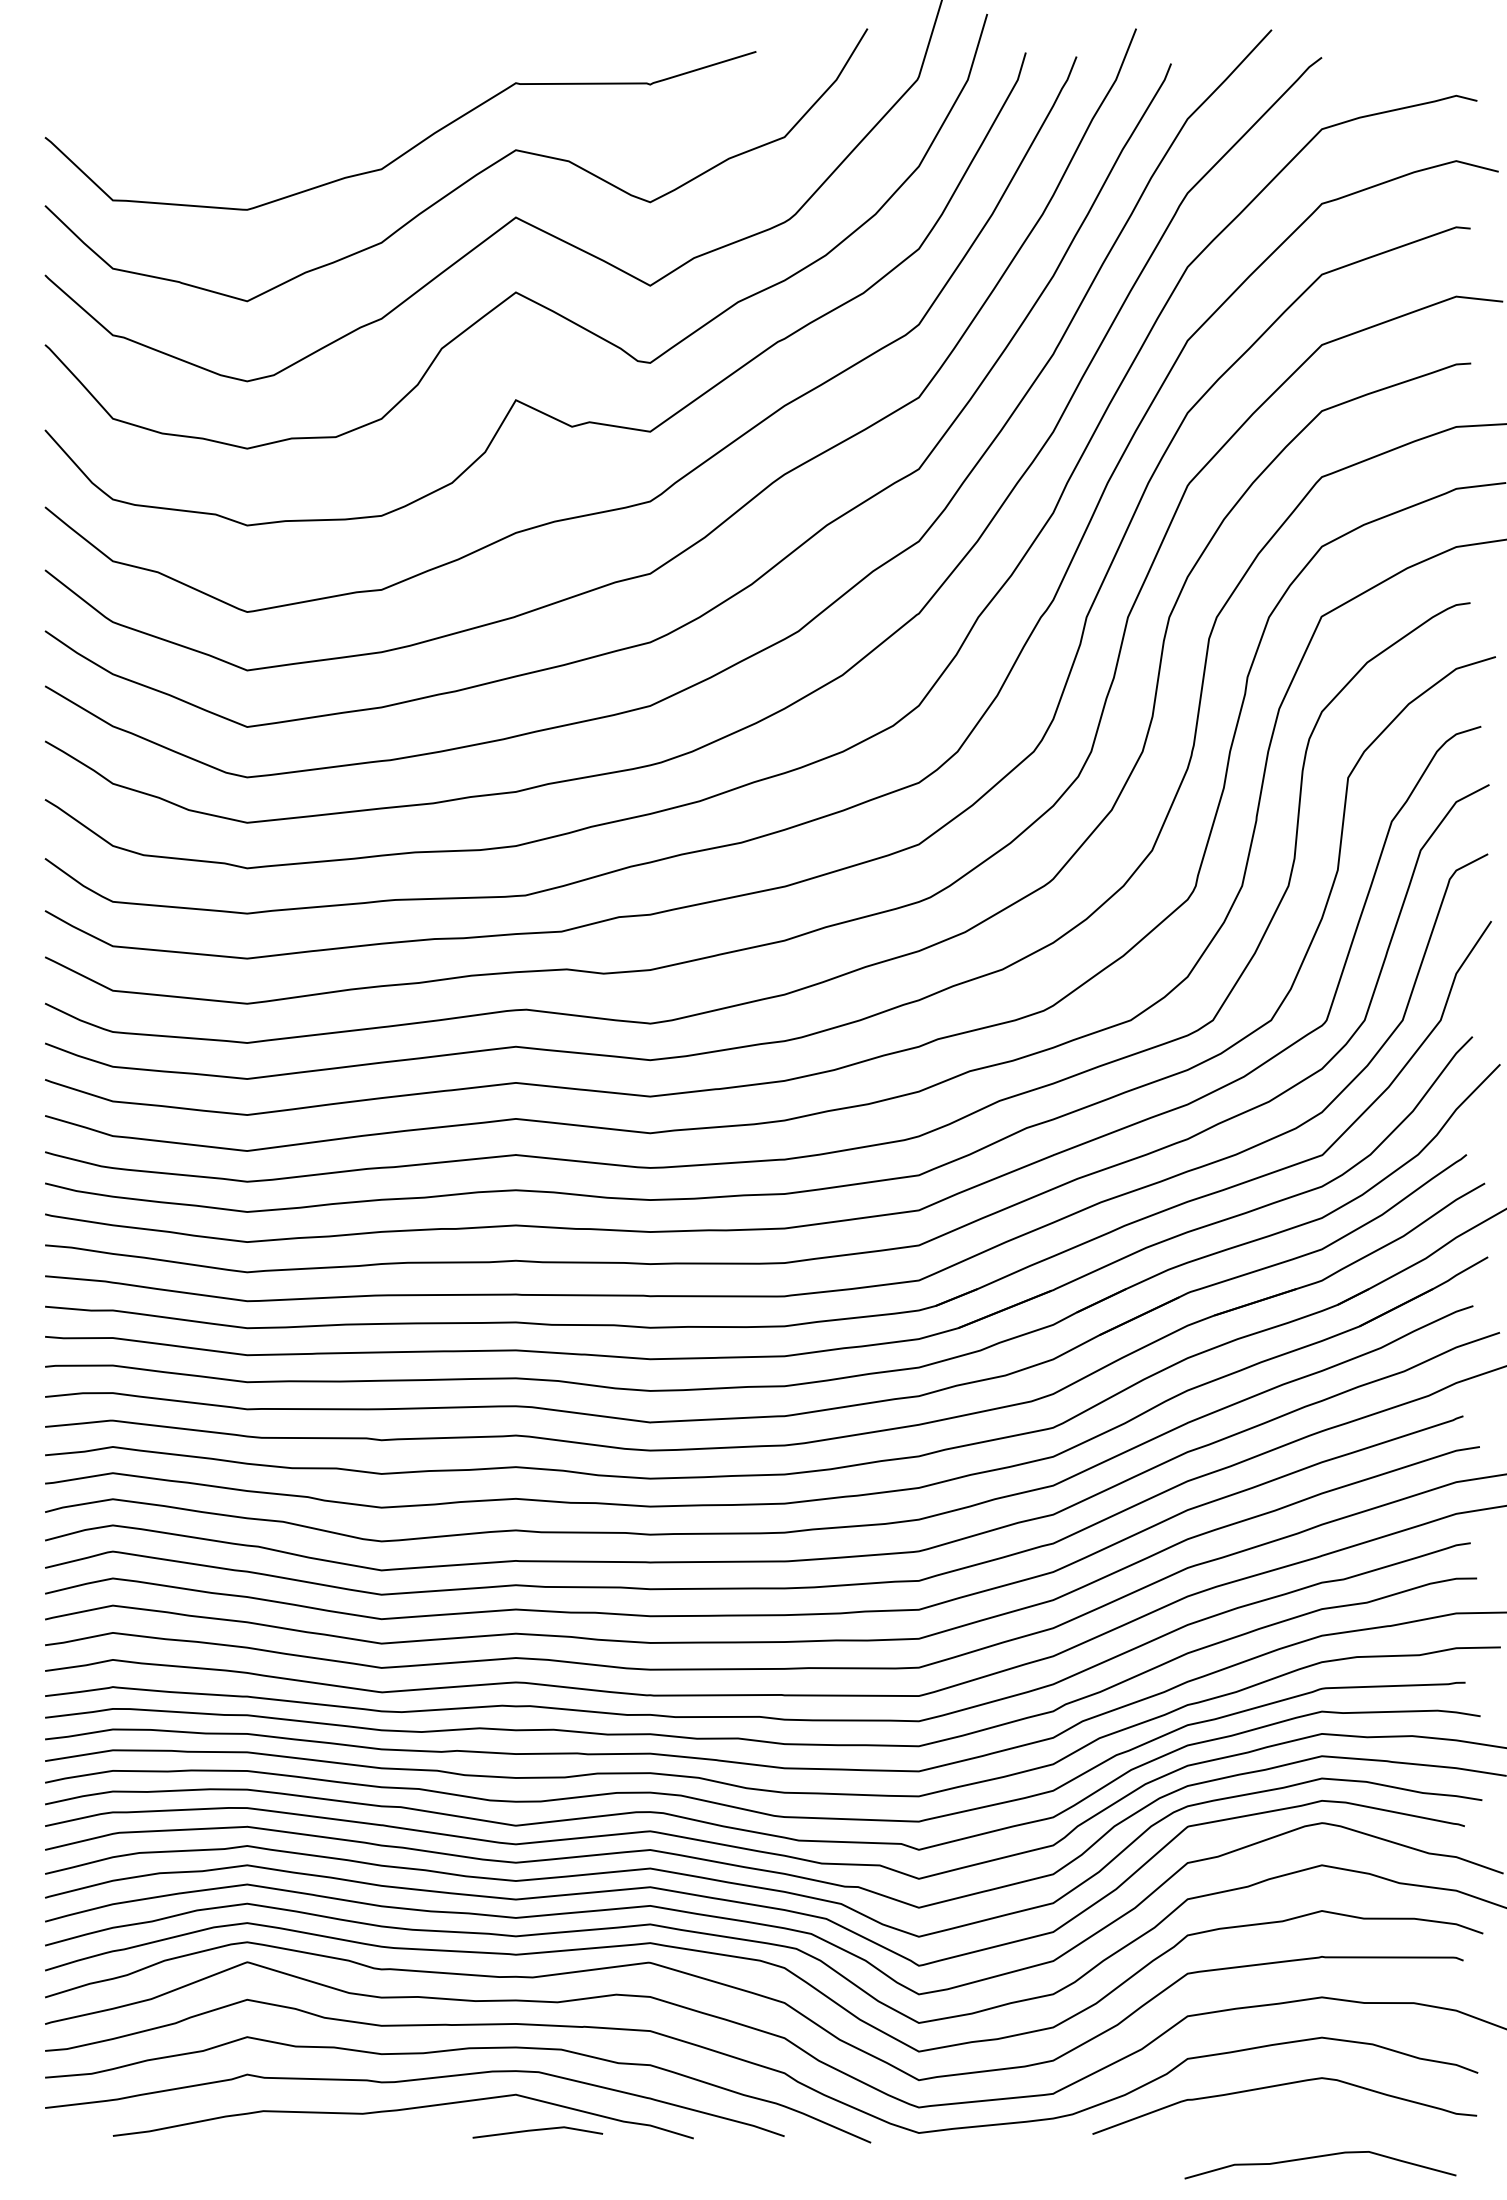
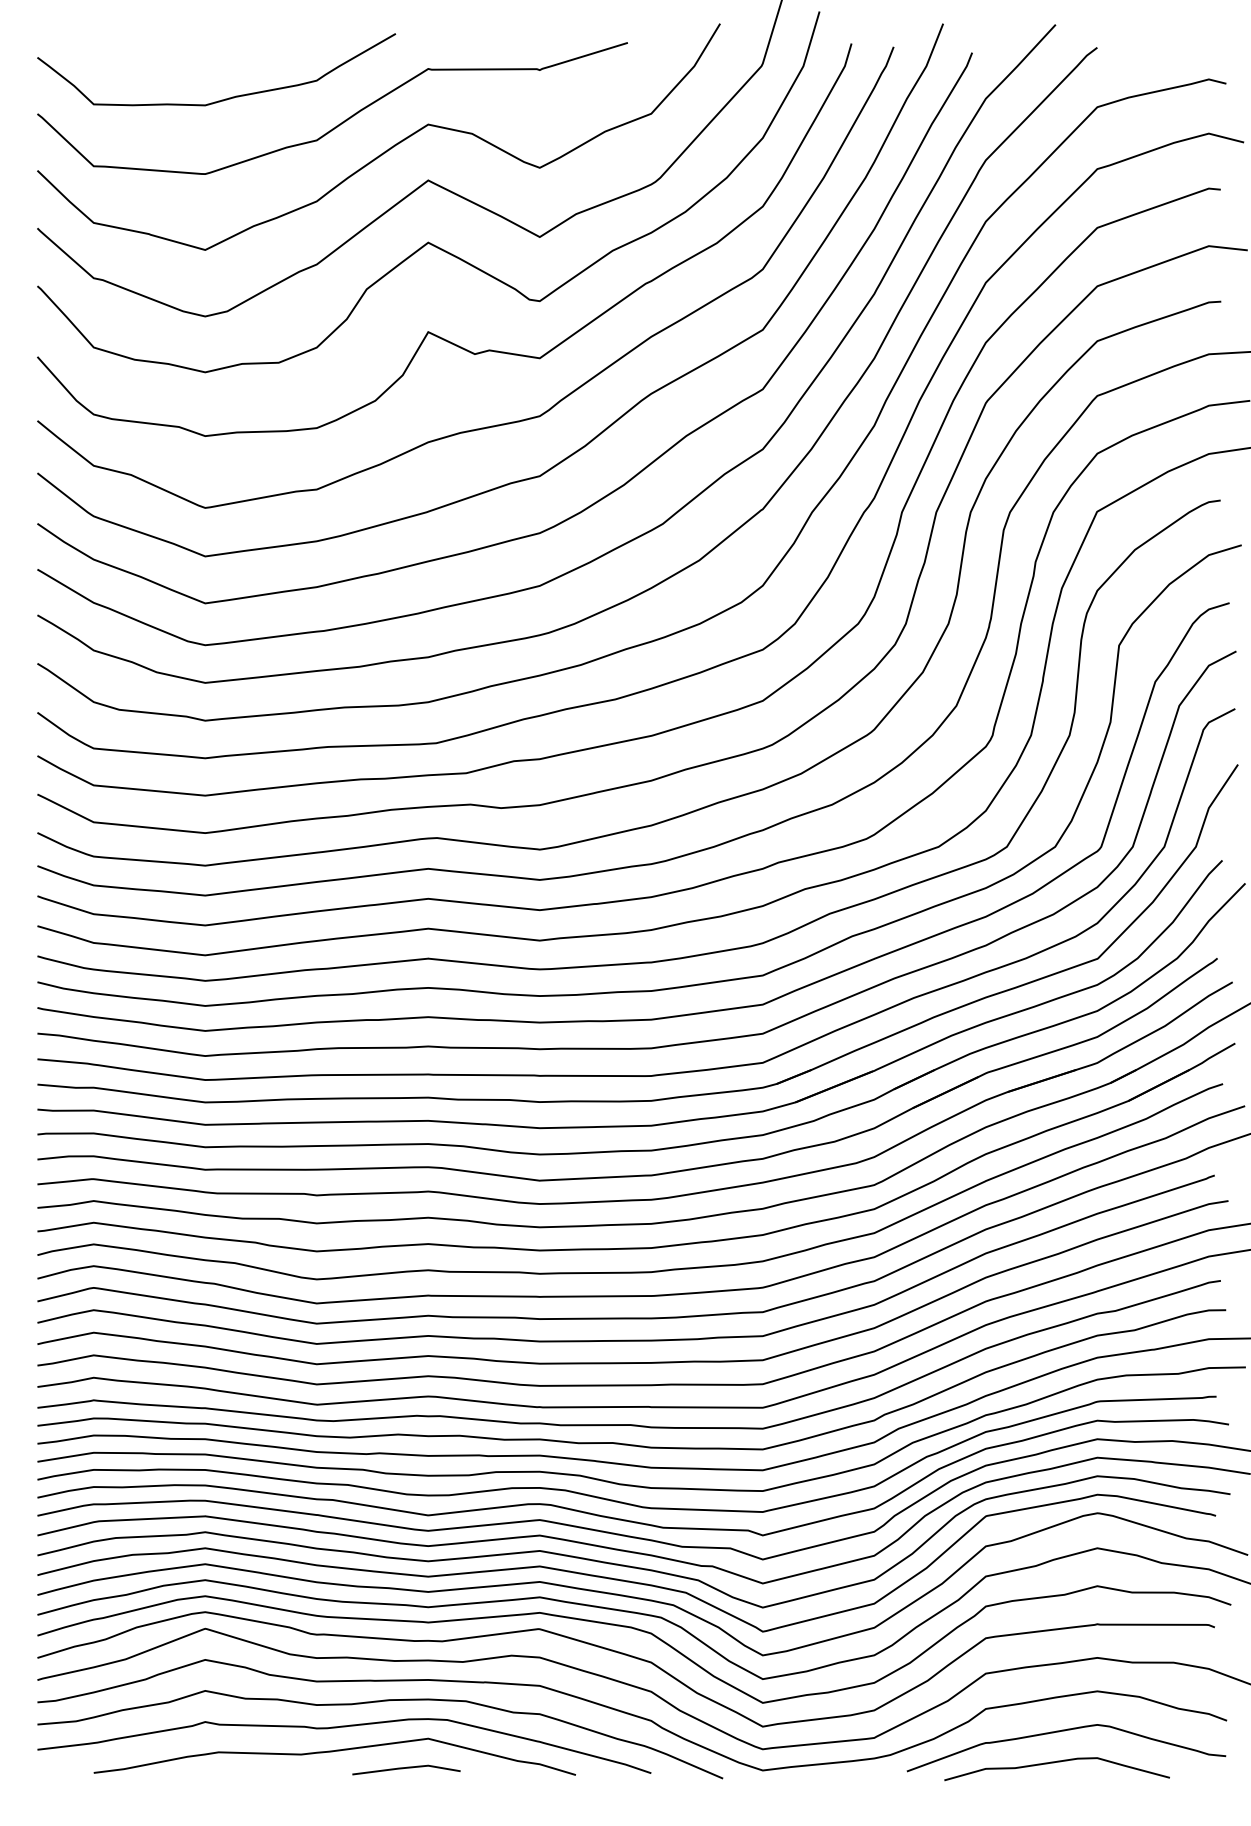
curve: (271, 118) -> (225, 98), added
line: (537, 2130) -> (406, 1768), moved
curve: (1317, 2158) -> (1054, 1763), moved

